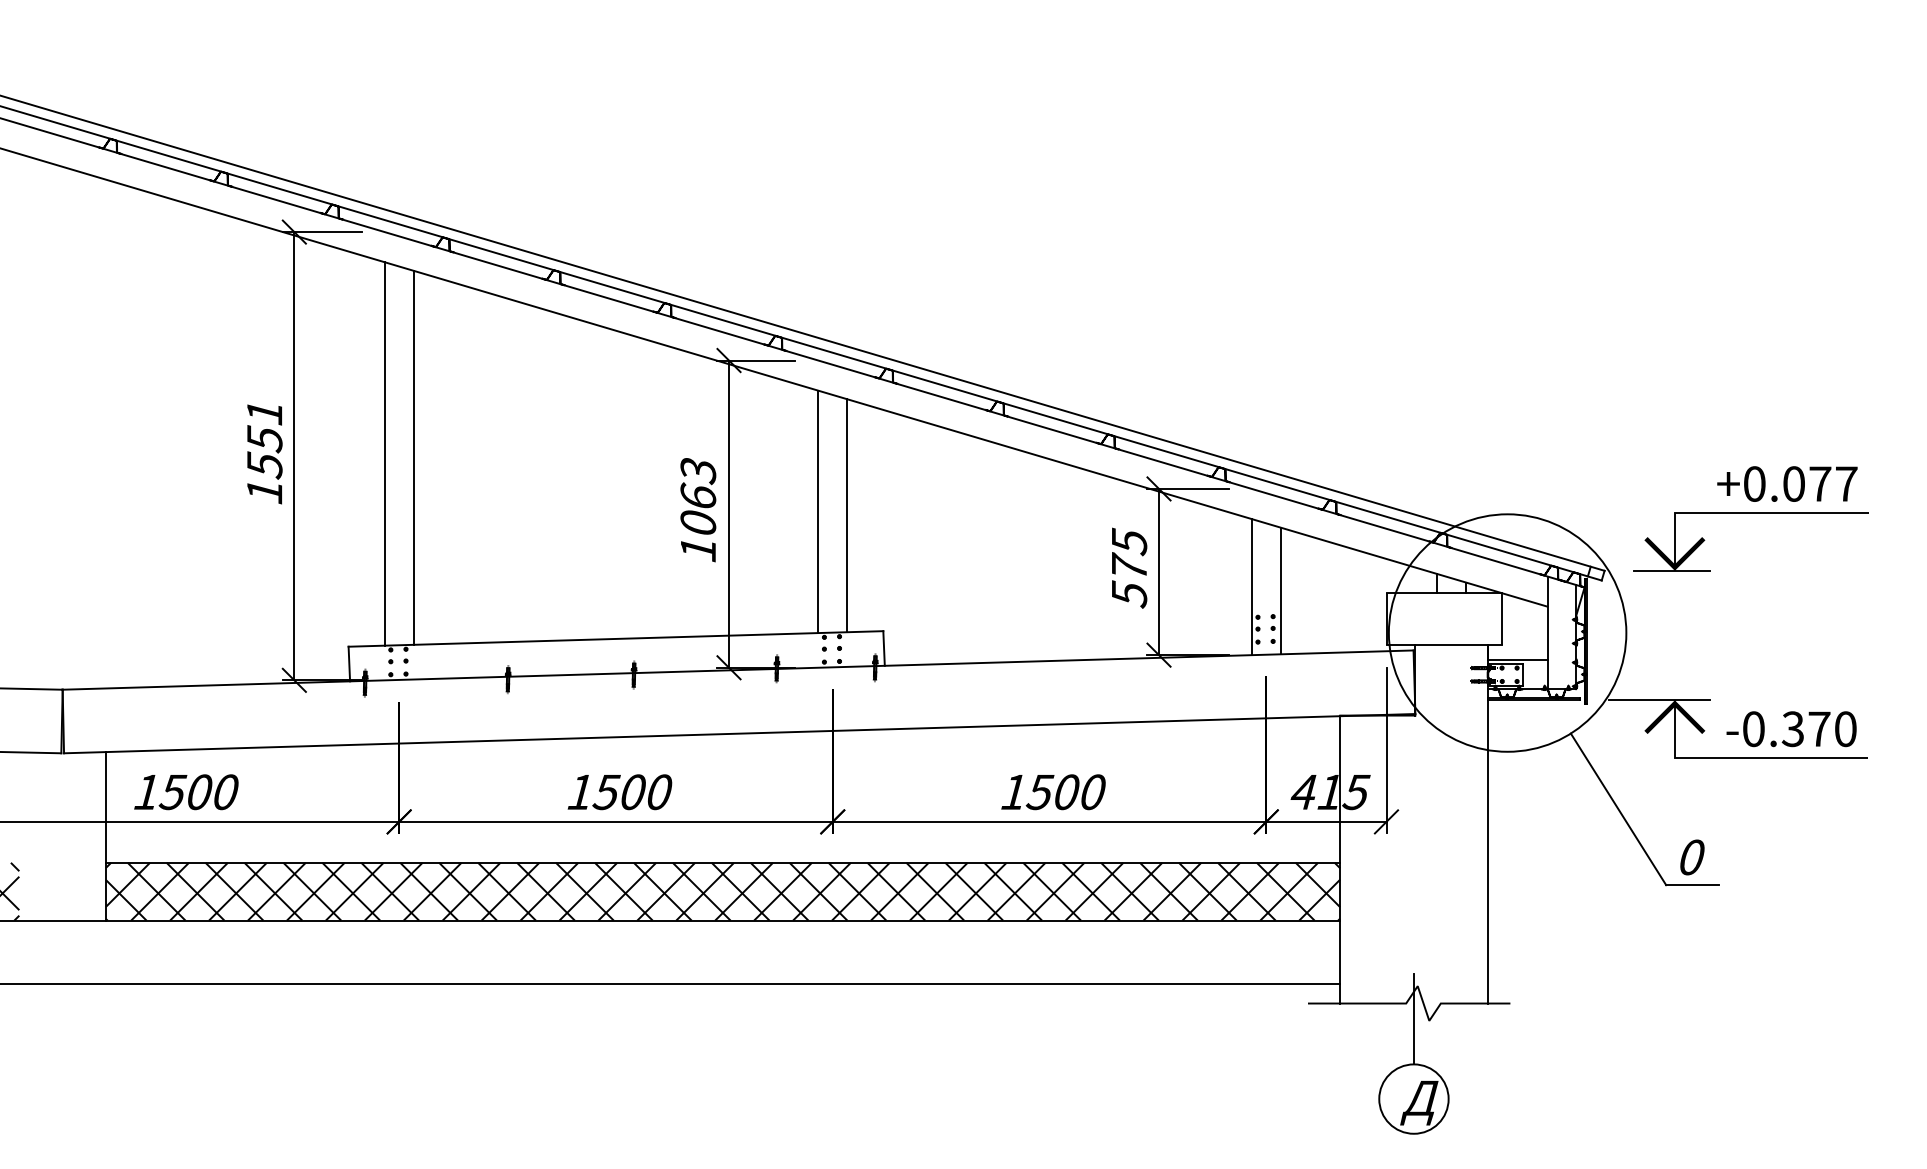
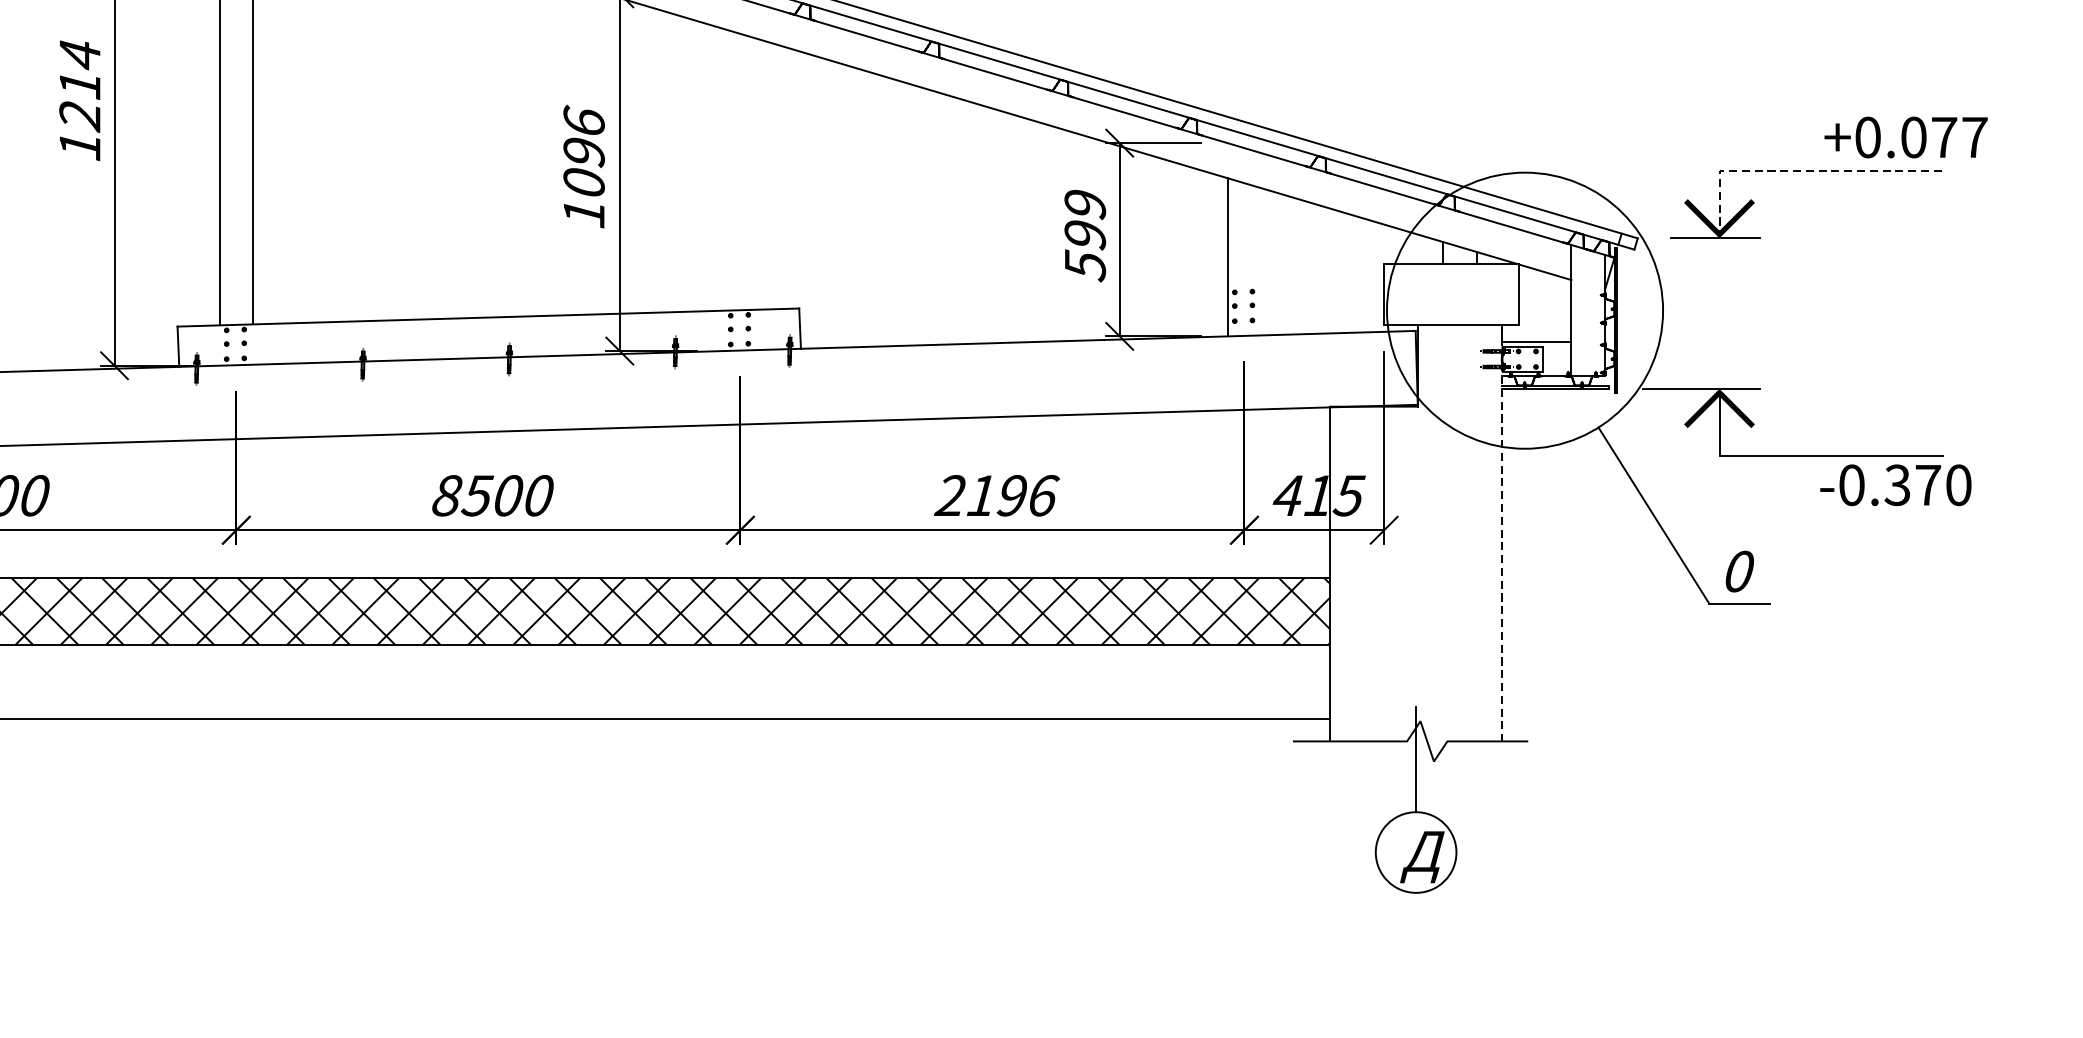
text: (264, 440) -> (79, 86), 1551 -> 1214
text: (698, 483) -> (584, 136), 1063 -> 1096
text: (1787, 483) -> (1906, 136), moved
line: (818, 511) -> (723, 169), removed
line: (1742, 513) -> (1798, 171), solid -> dashed
line: (847, 515) -> (757, 174), removed
text: (1129, 554) -> (1085, 219), 575 -> 599
line: (1280, 590) -> (1260, 261), removed
text: (1791, 729) -> (1895, 485), moved
text: (580, 792) -> (447, 496), 1500 -> 8500
text: (1053, 792) -> (997, 496), 1500 -> 2196
line: (1487, 824) -> (1501, 533), solid -> dashed

